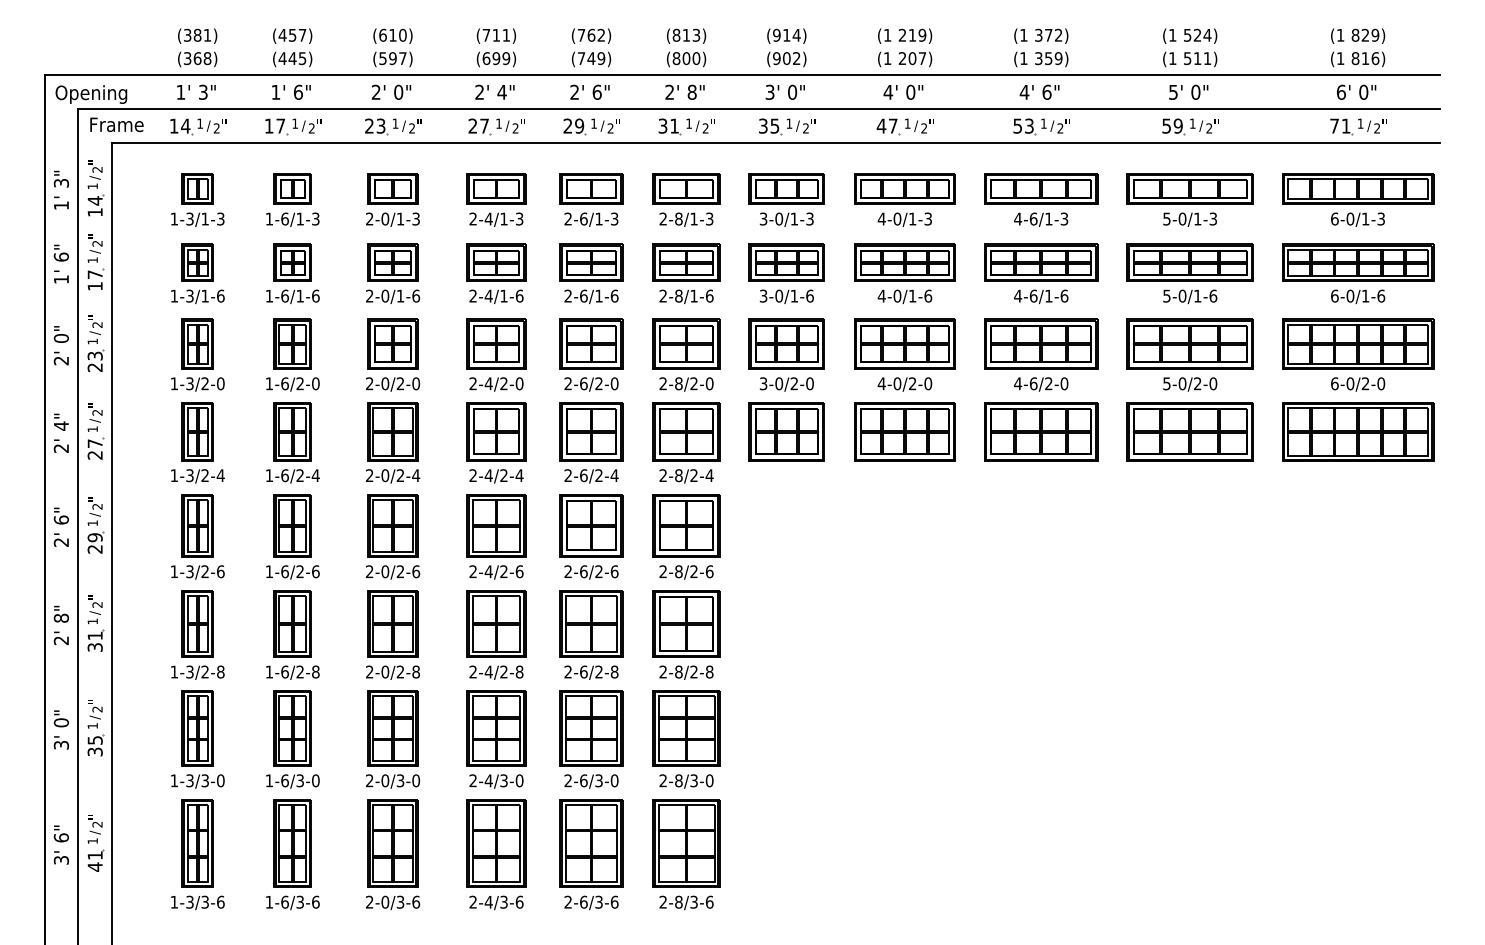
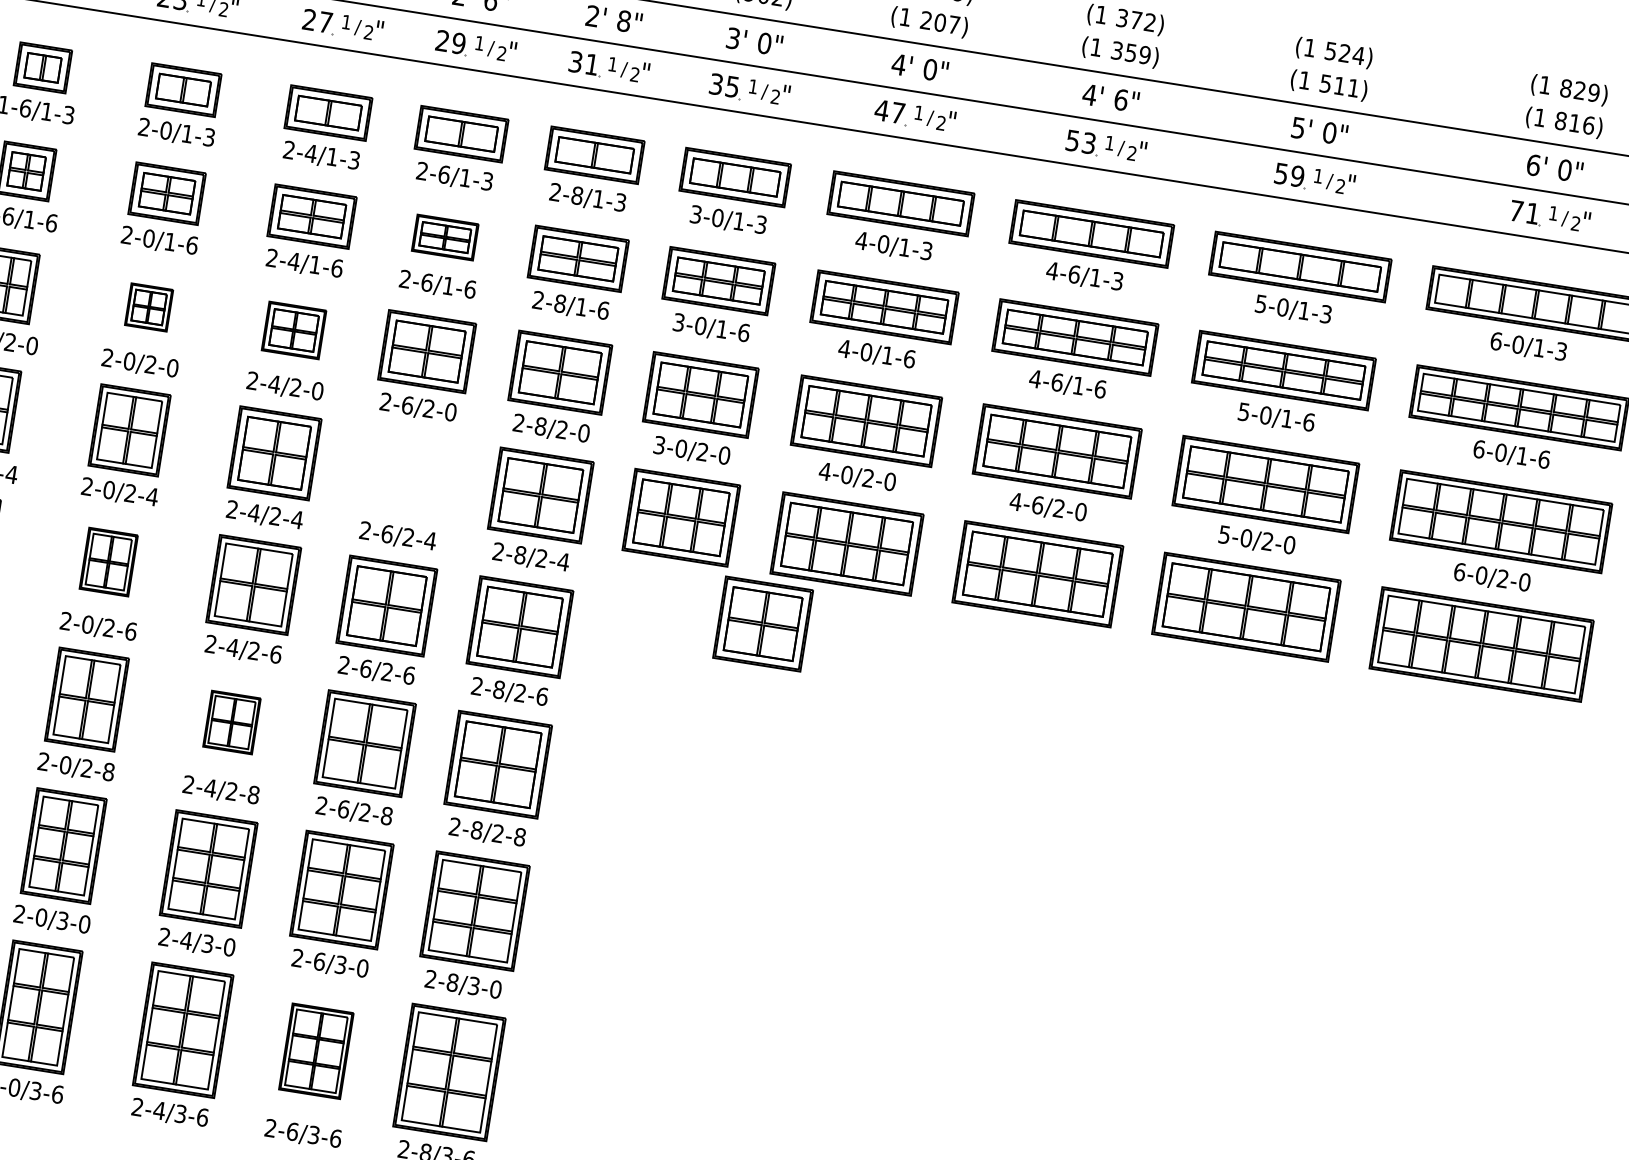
part: (591, 262) -> (445, 237), size x0.7
part: (392, 343) -> (148, 306), size x0.6
part: (496, 343) -> (294, 329), size x0.7
part: (591, 431) -> (763, 623), moved
part: (392, 525) -> (108, 561), size x0.7
part: (496, 623) -> (232, 721), size x0.6
part: (591, 843) -> (316, 1051), size x0.7

